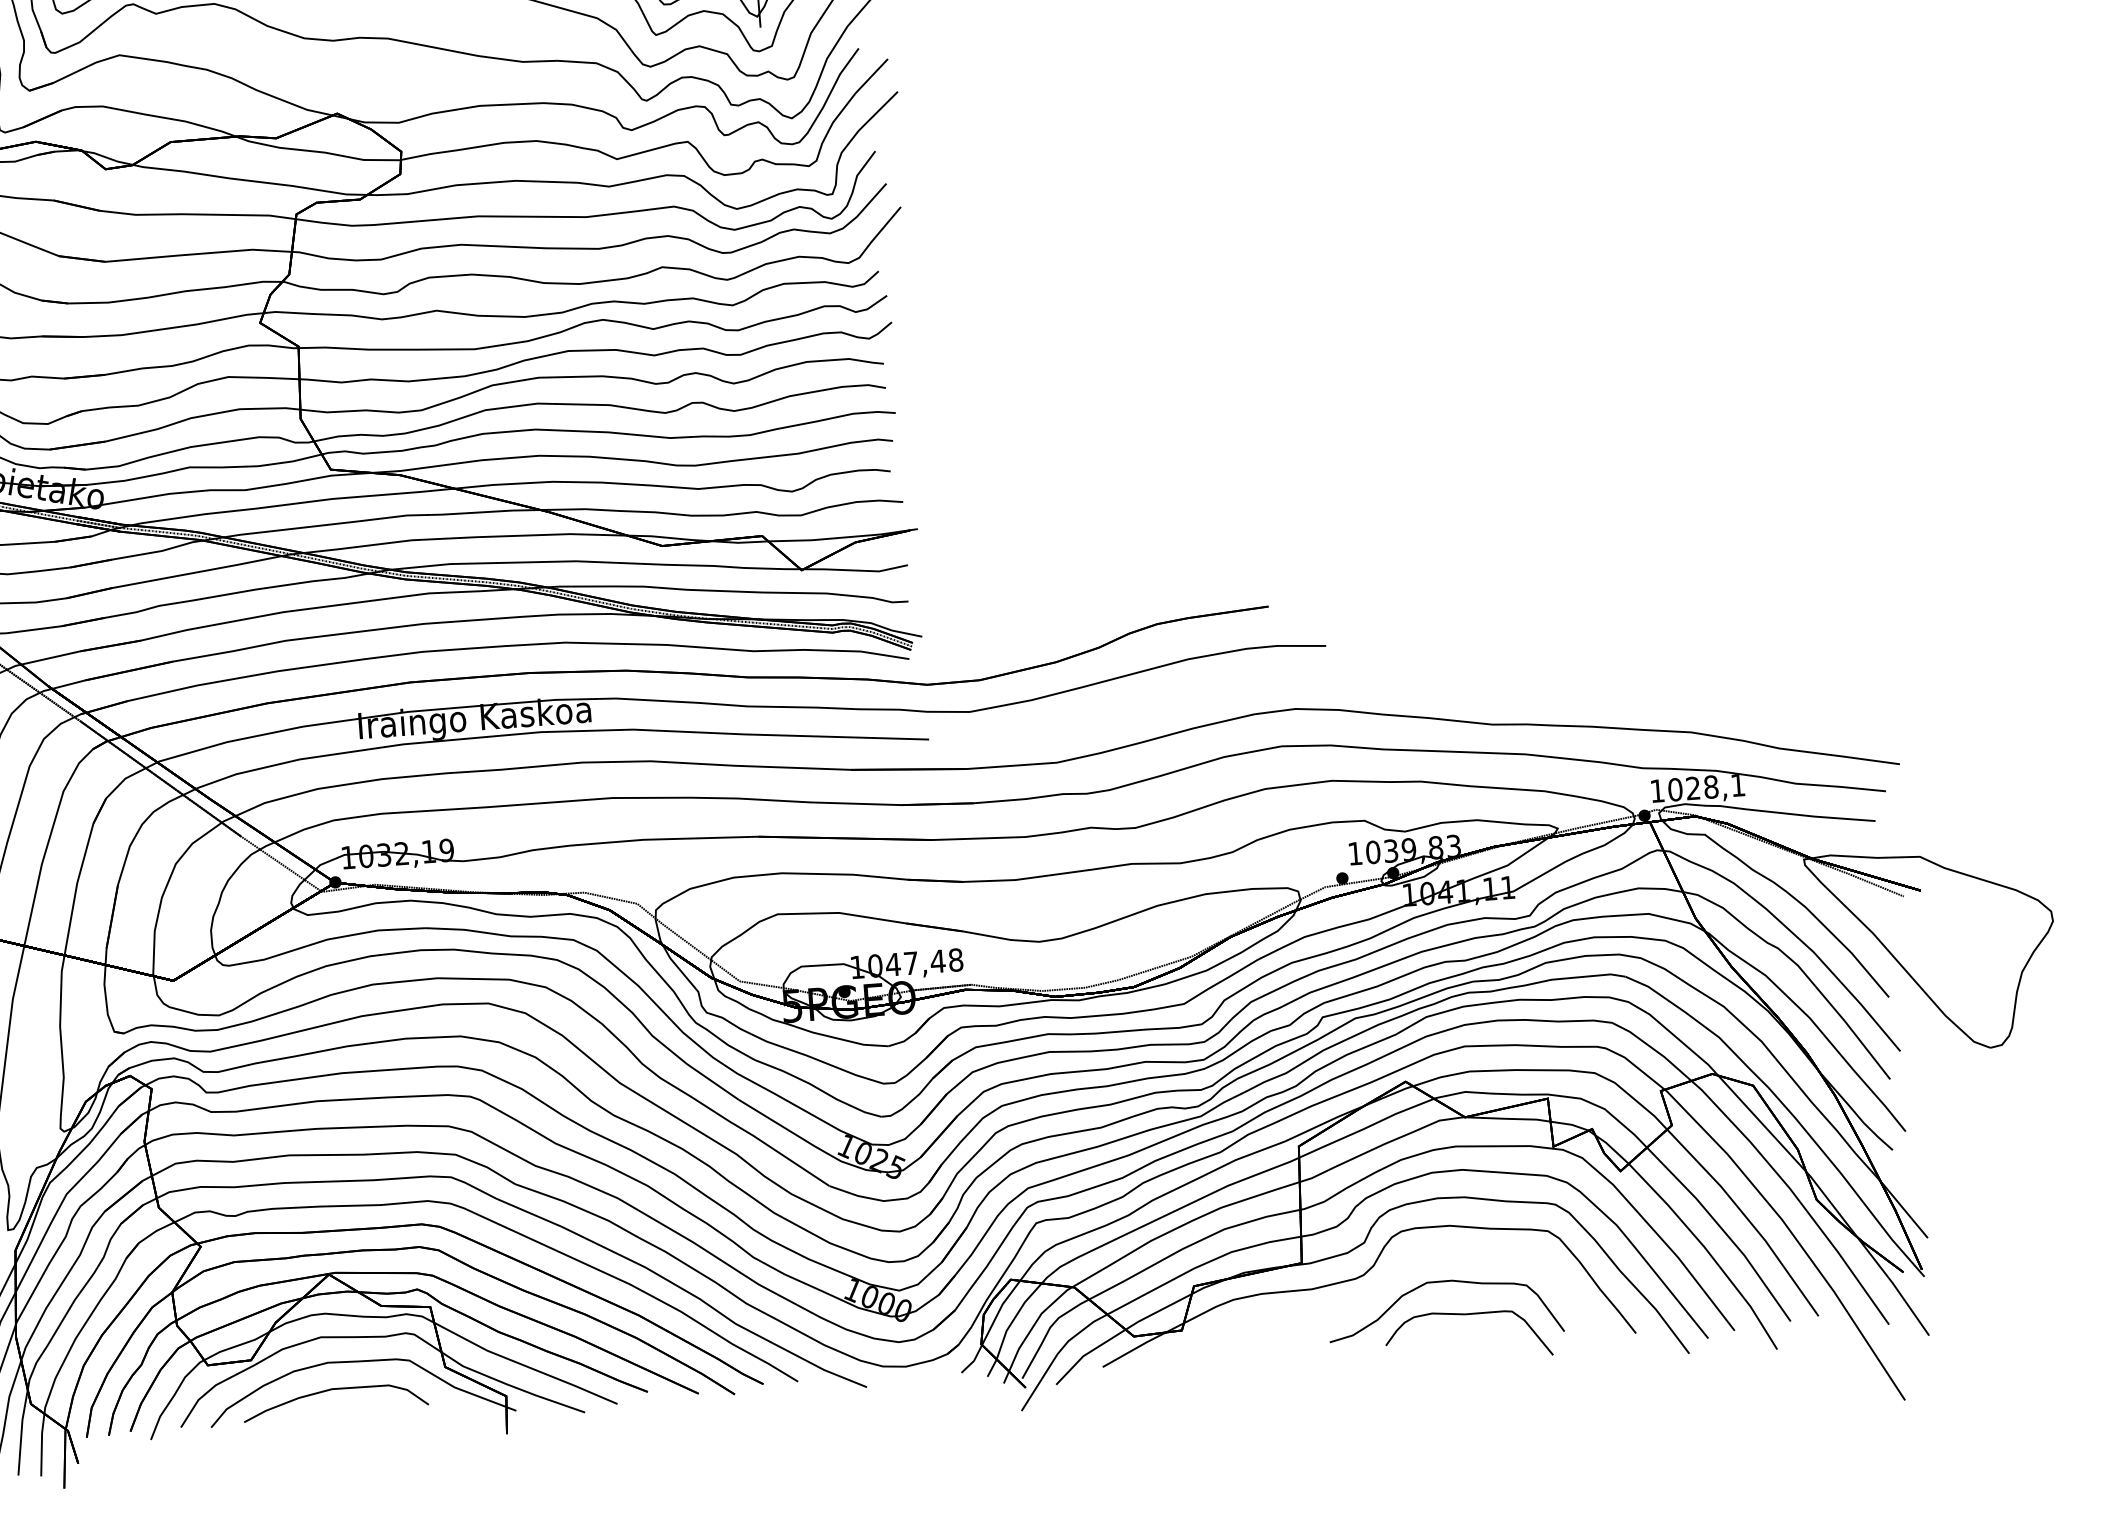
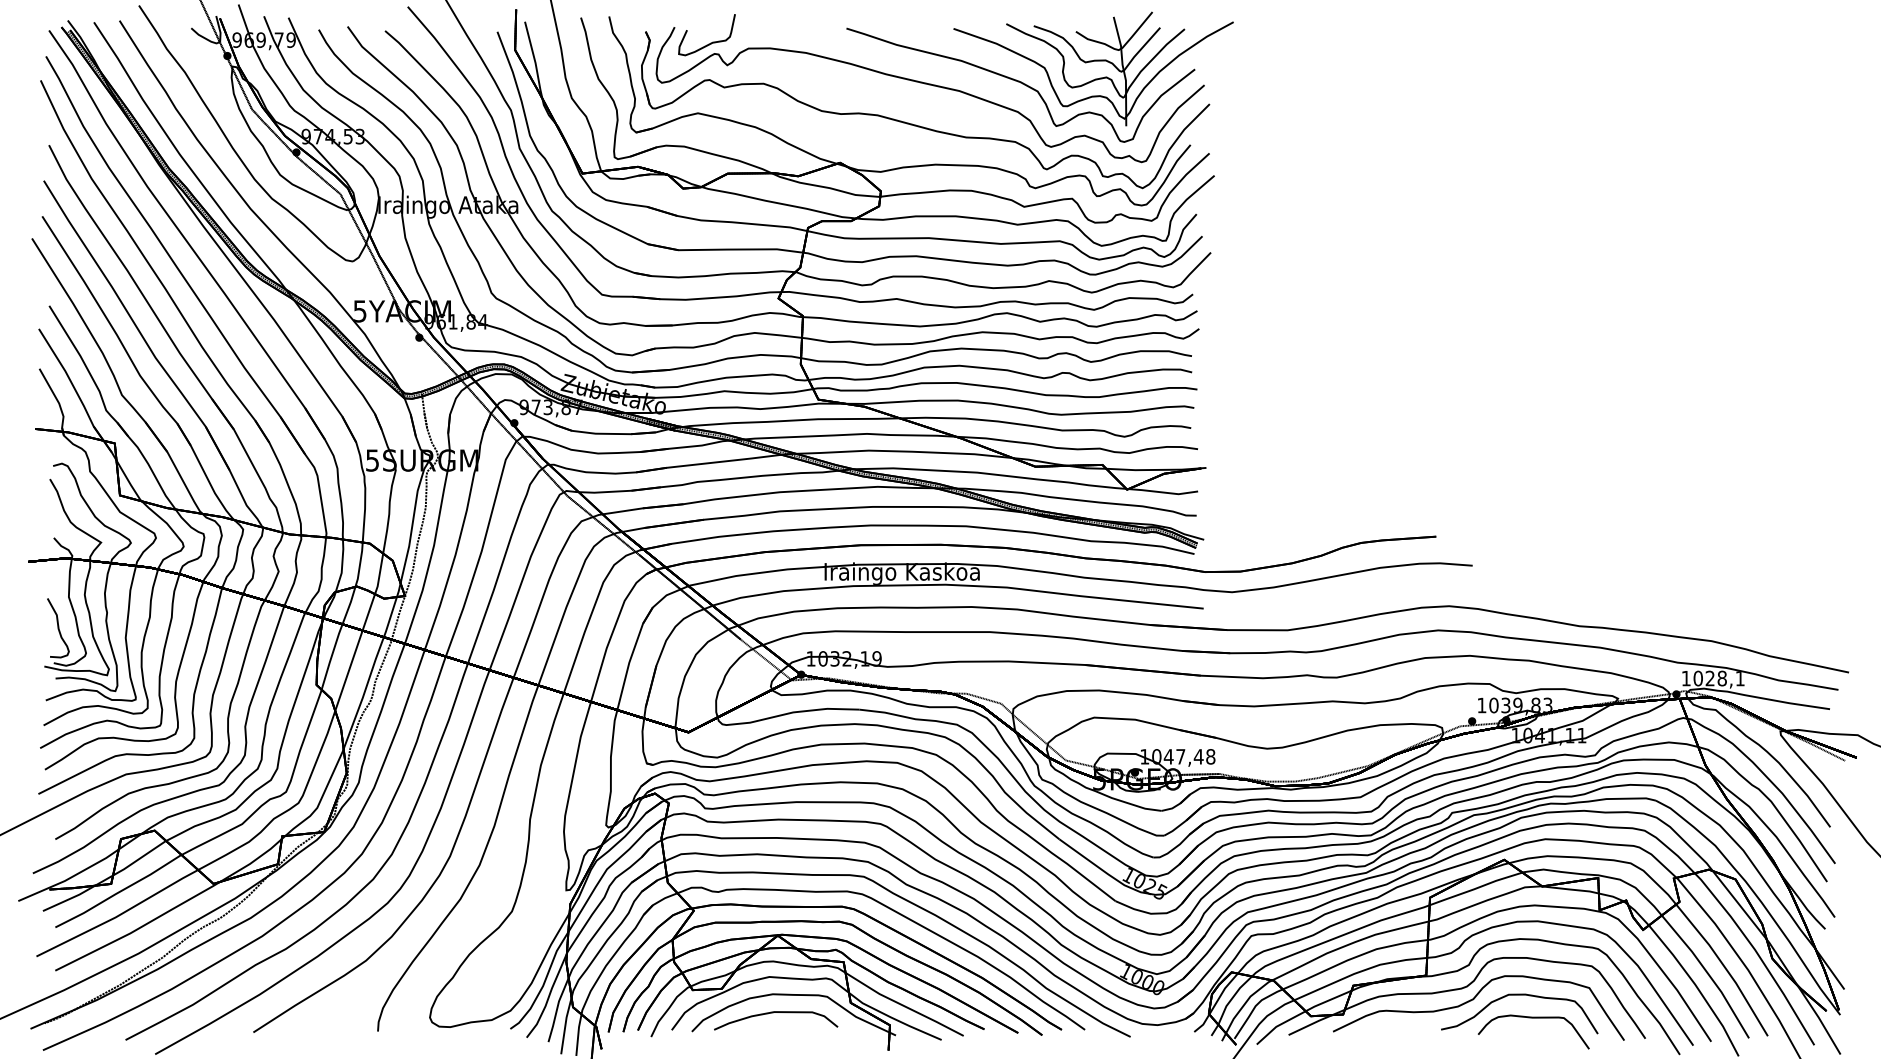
part: (1375, 1295) -> (1473, 1000), added

